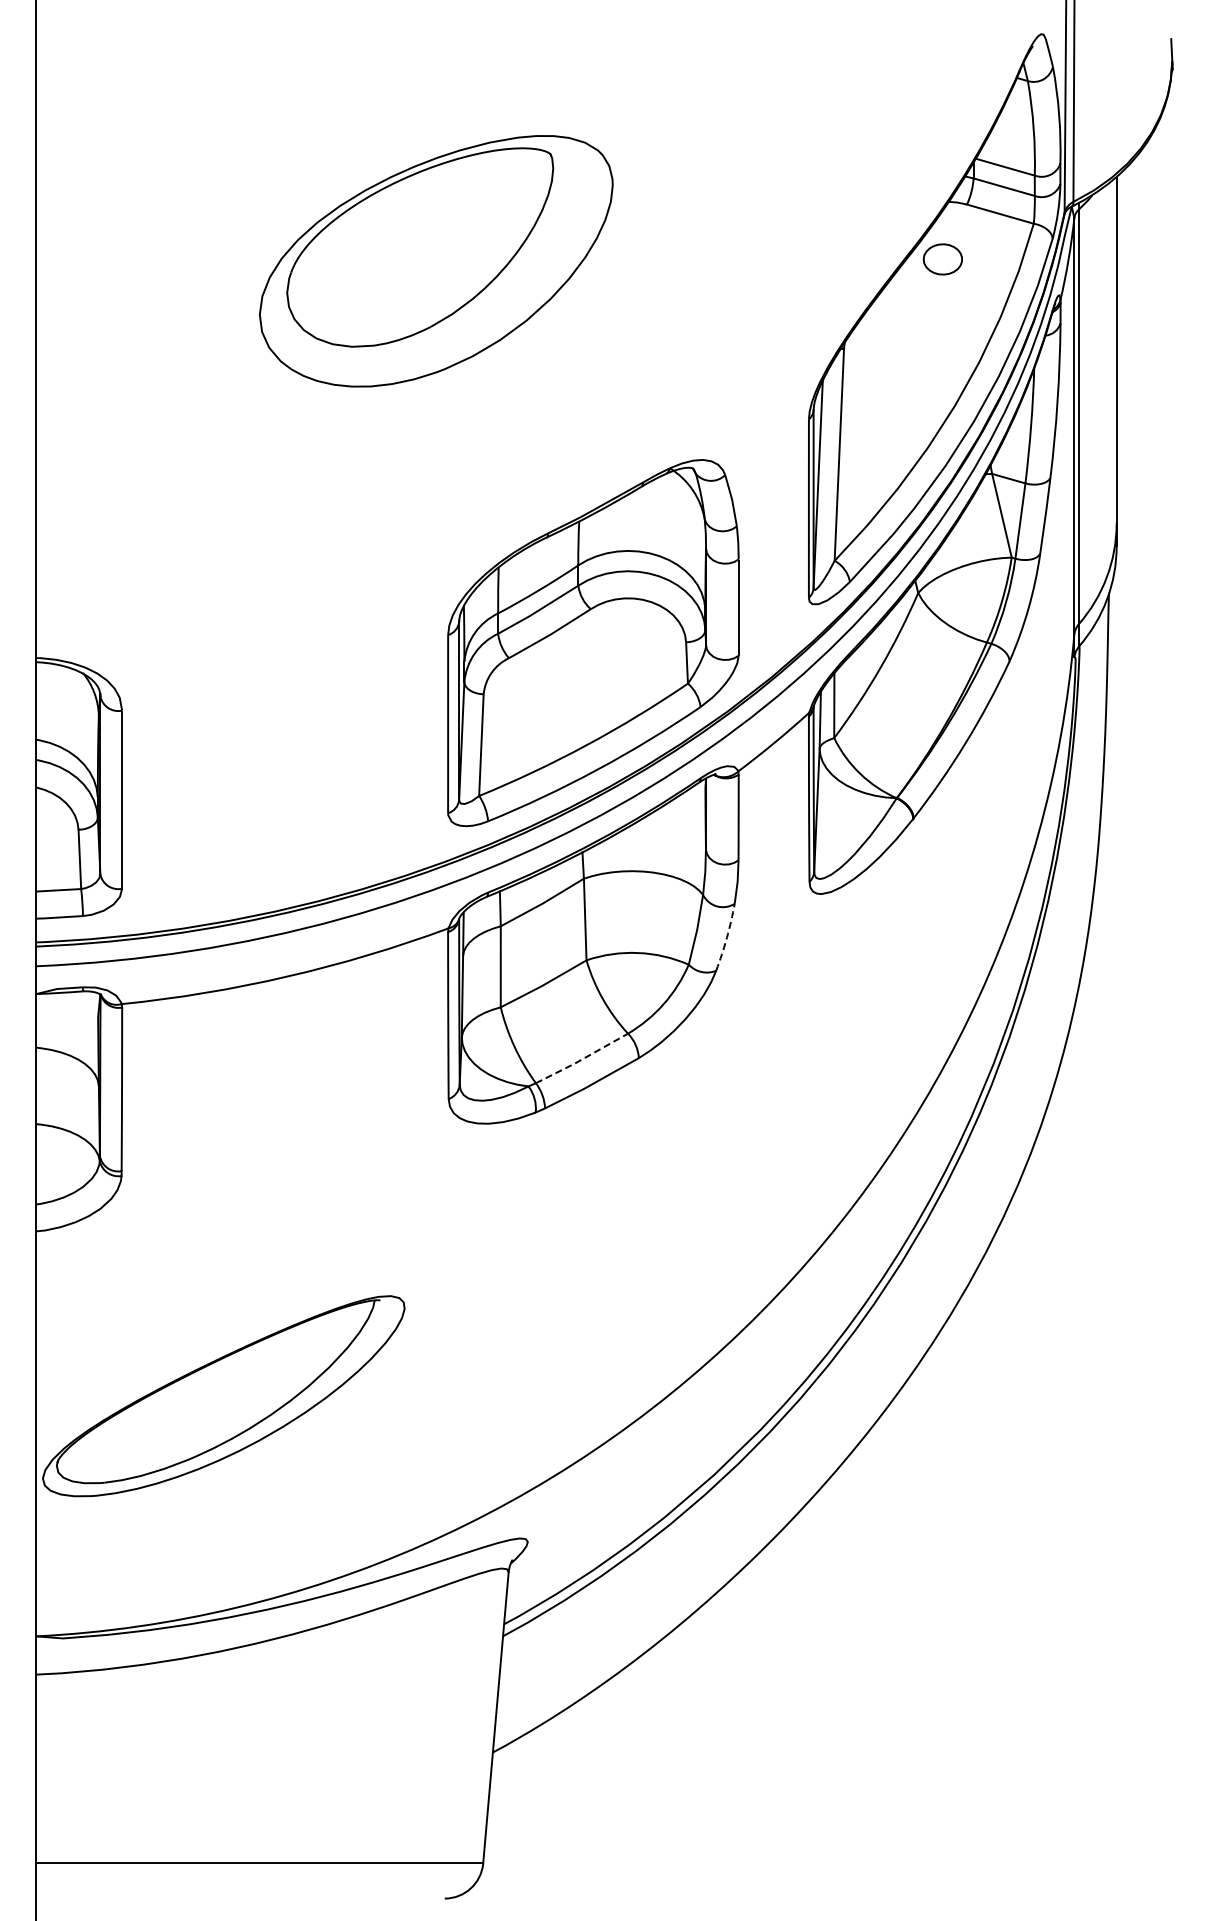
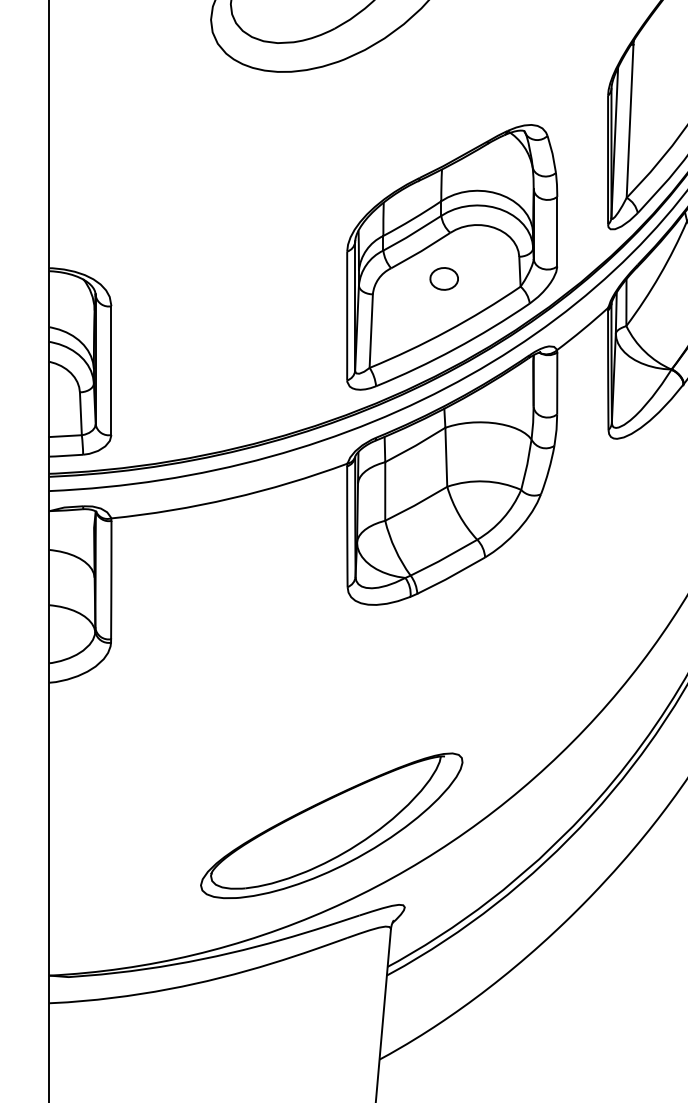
part: (582, 672) -> (444, 278), added
arc: (726, 937) -> (548, 470), dashed -> solid
line: (582, 1059) -> (444, 558), dashed -> solid
part: (223, 1396) -> (331, 826), moved

